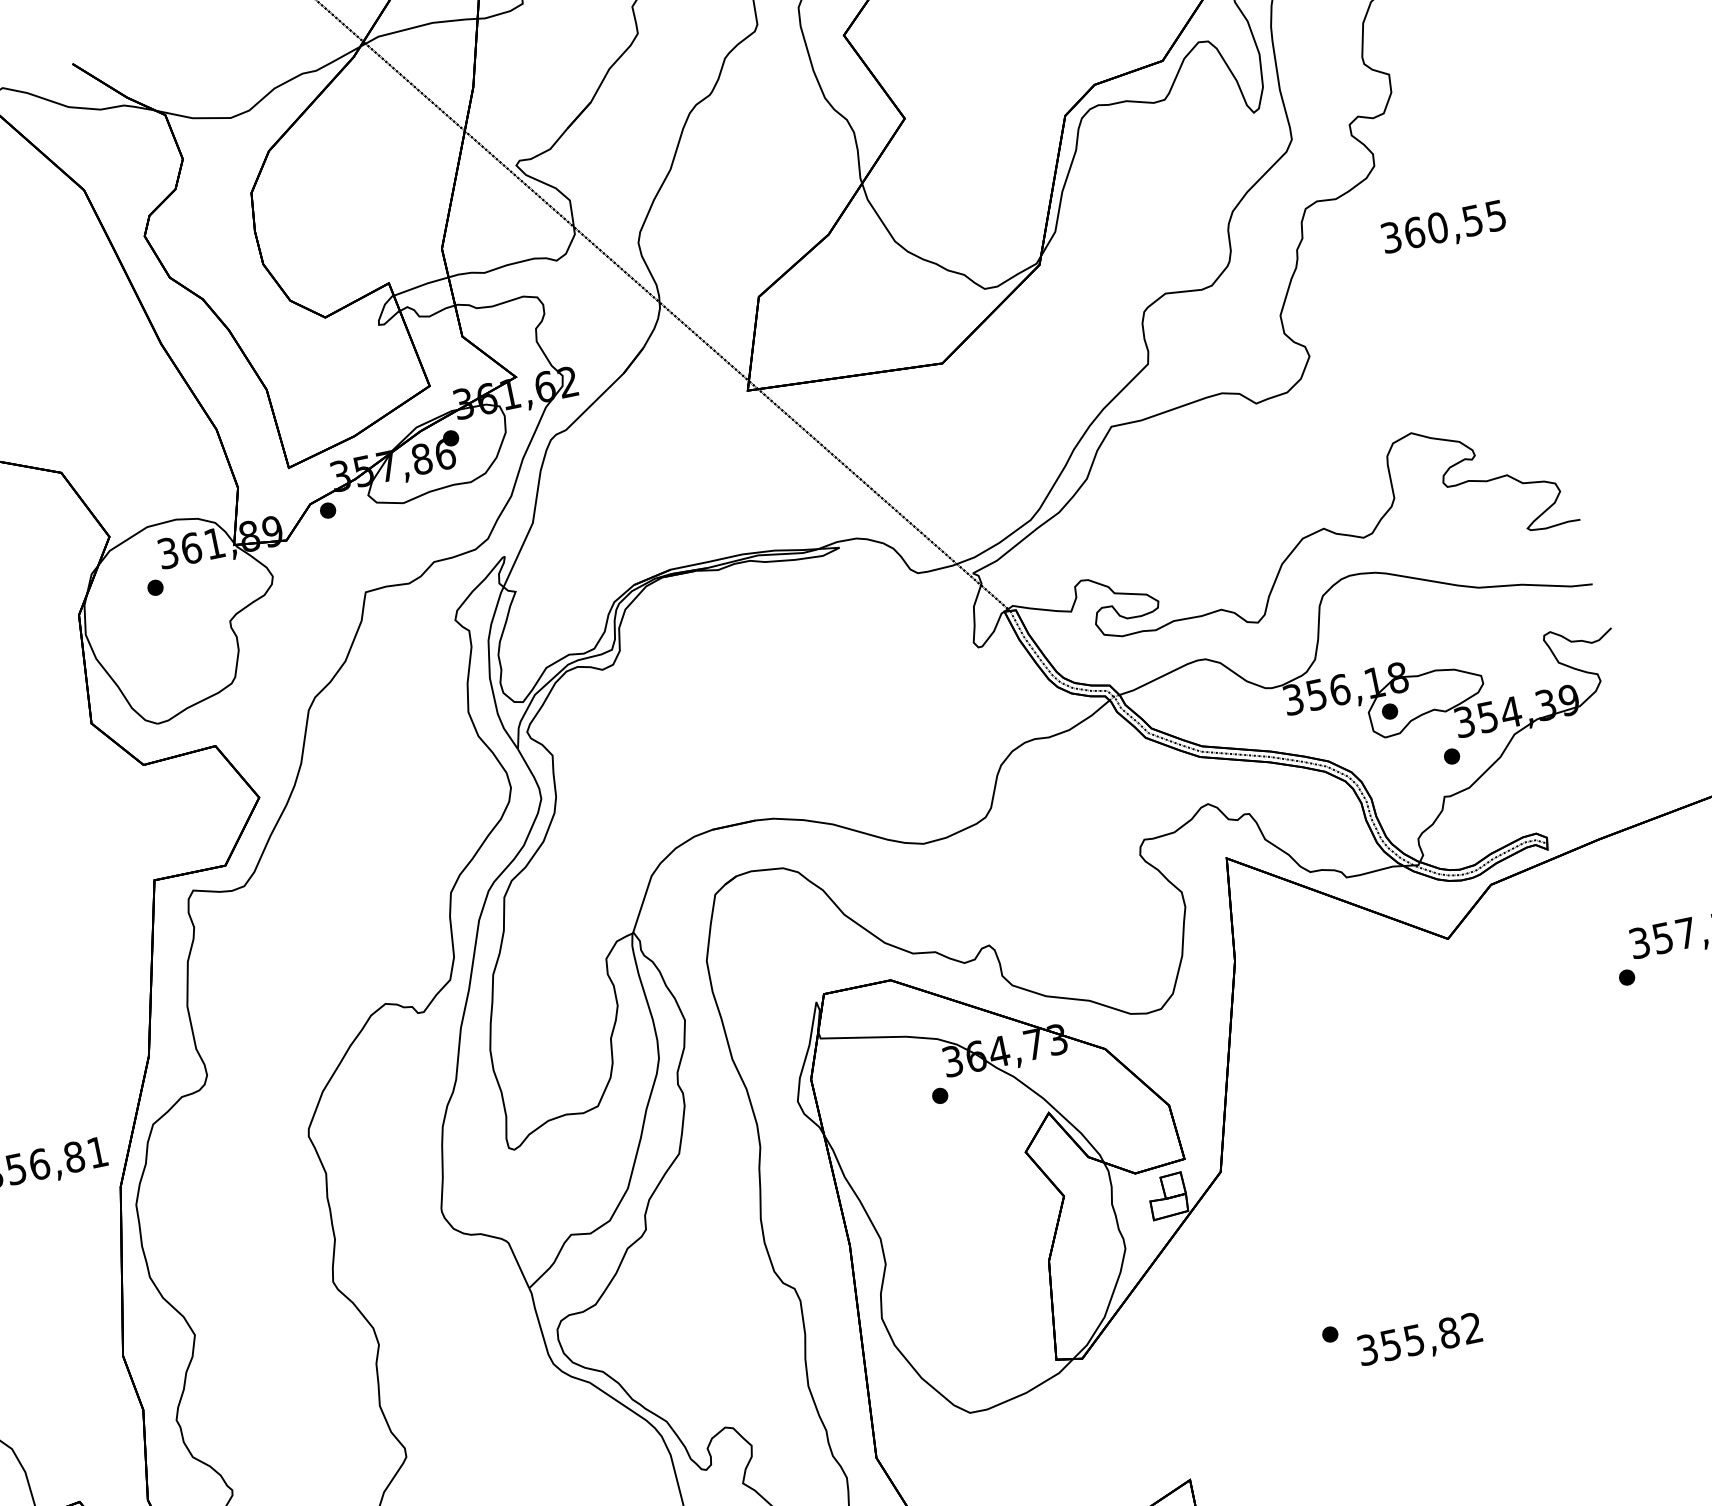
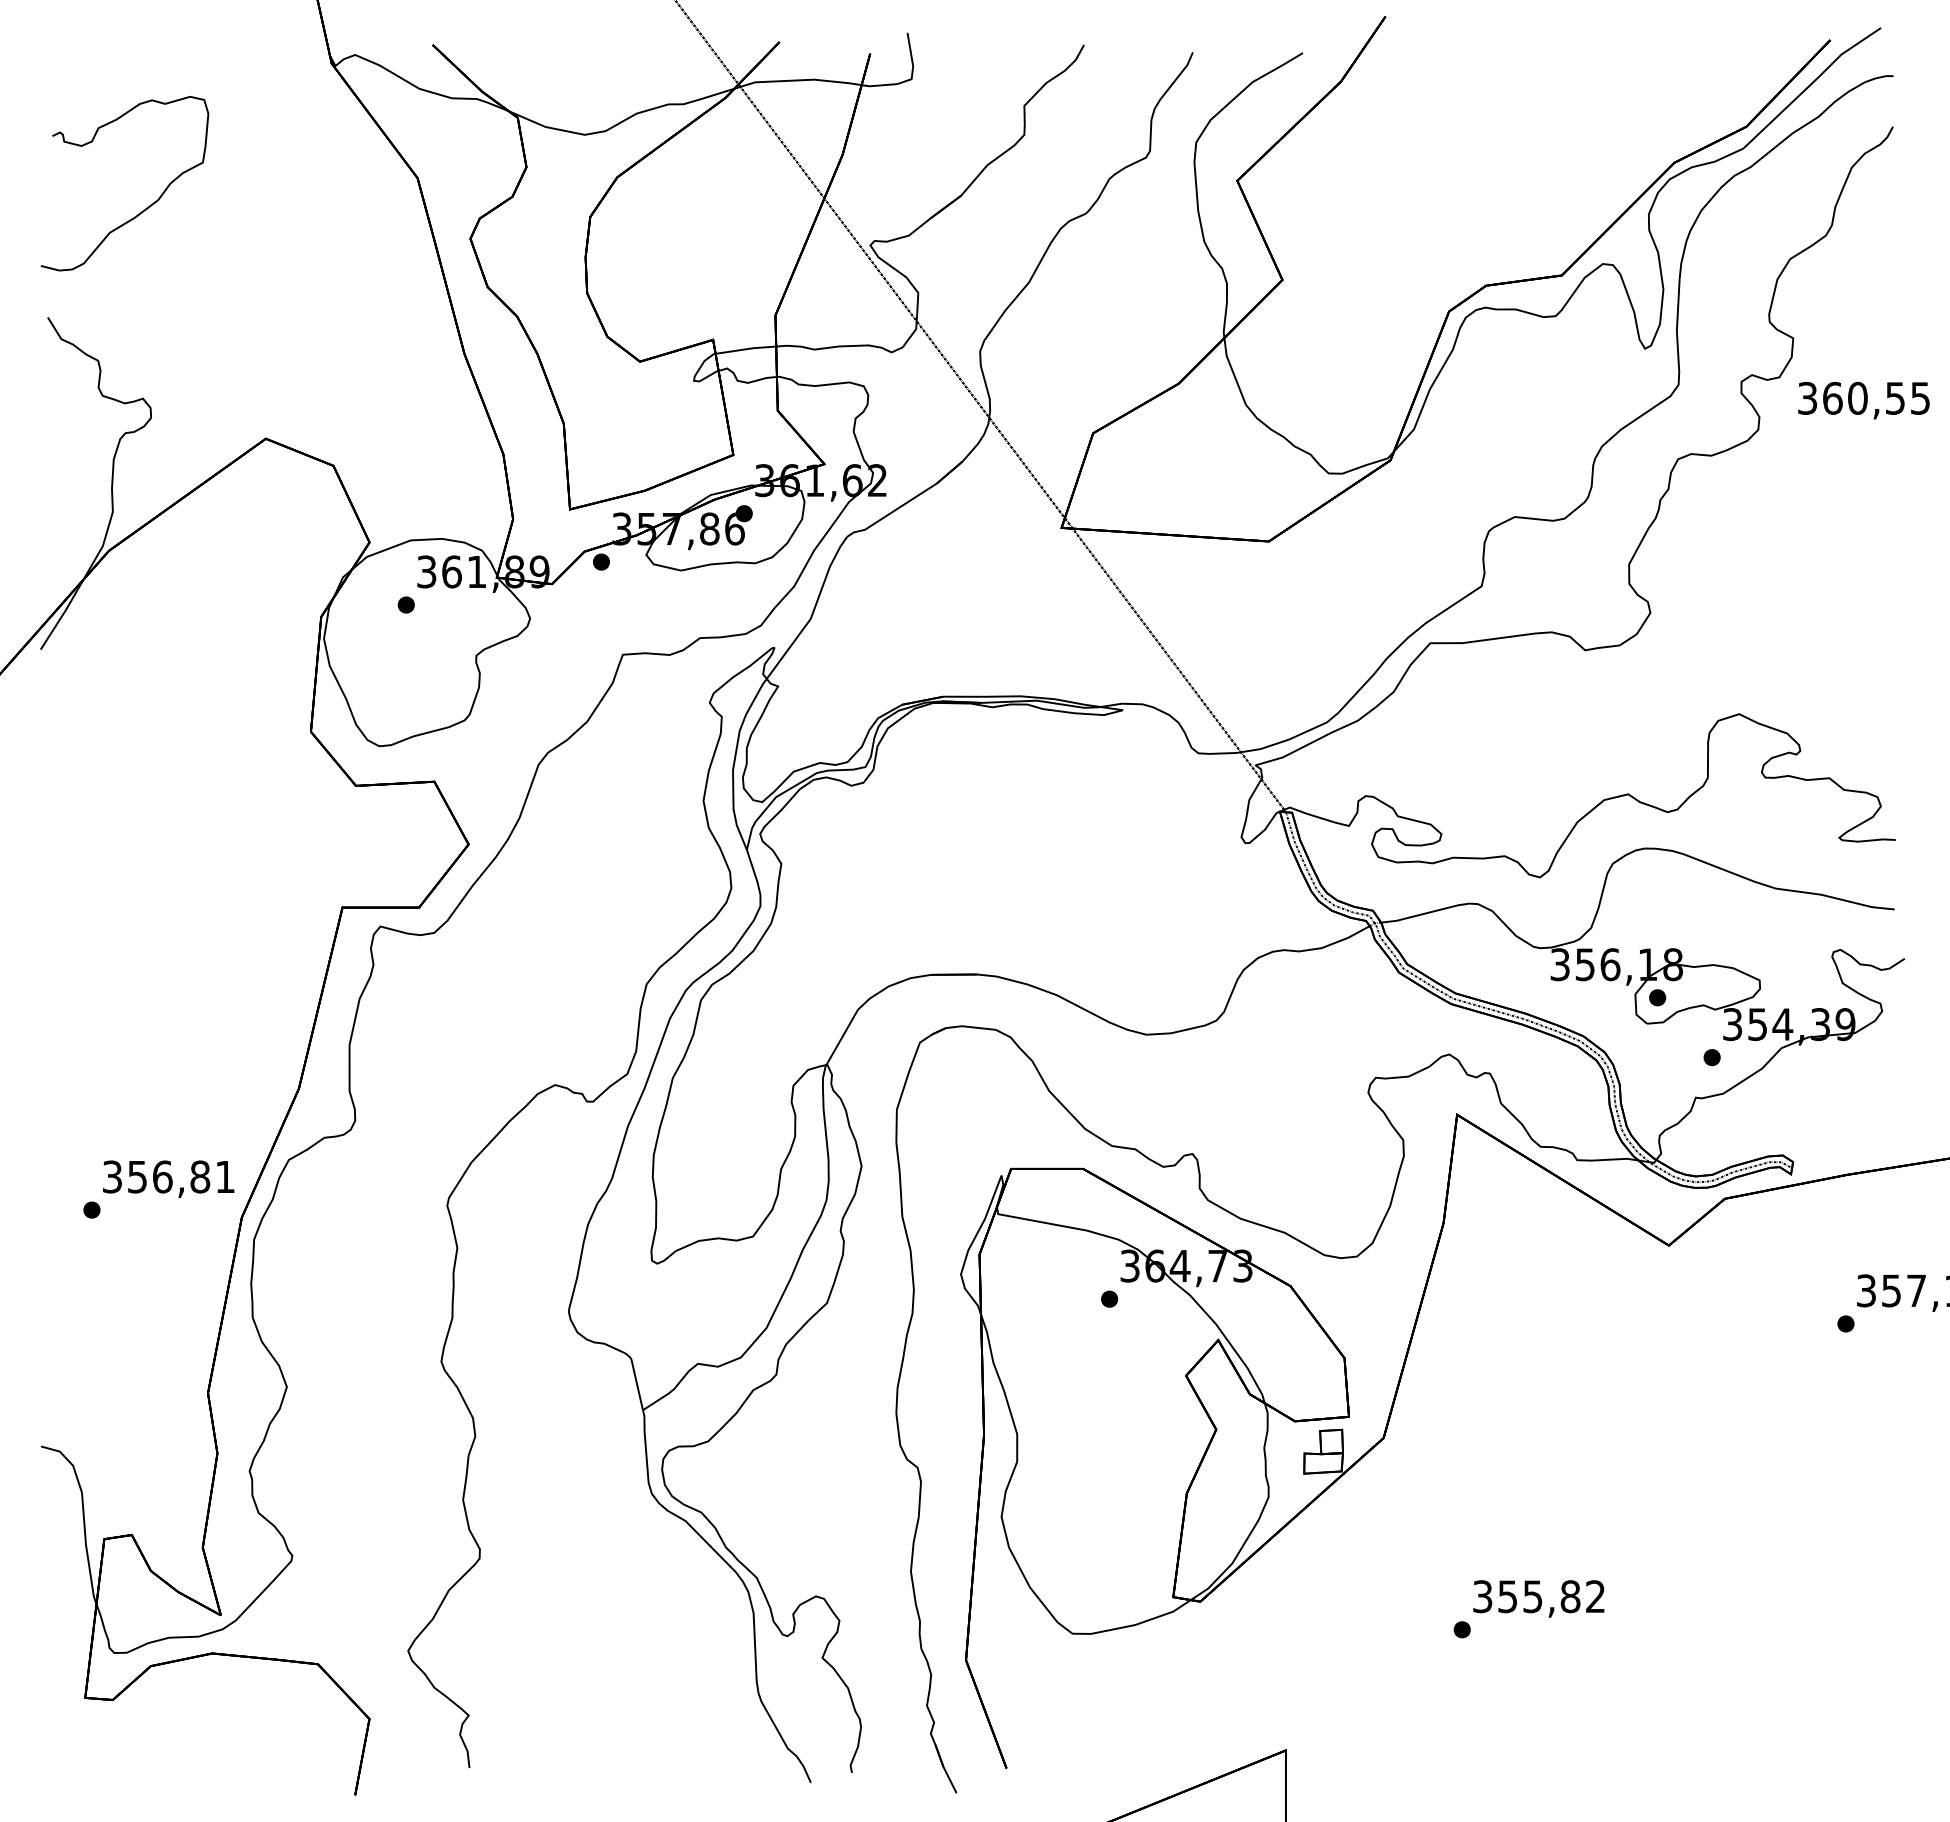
text: (1443, 228) -> (1863, 400), moved
text: (1419, 1340) -> (1538, 1598), moved

